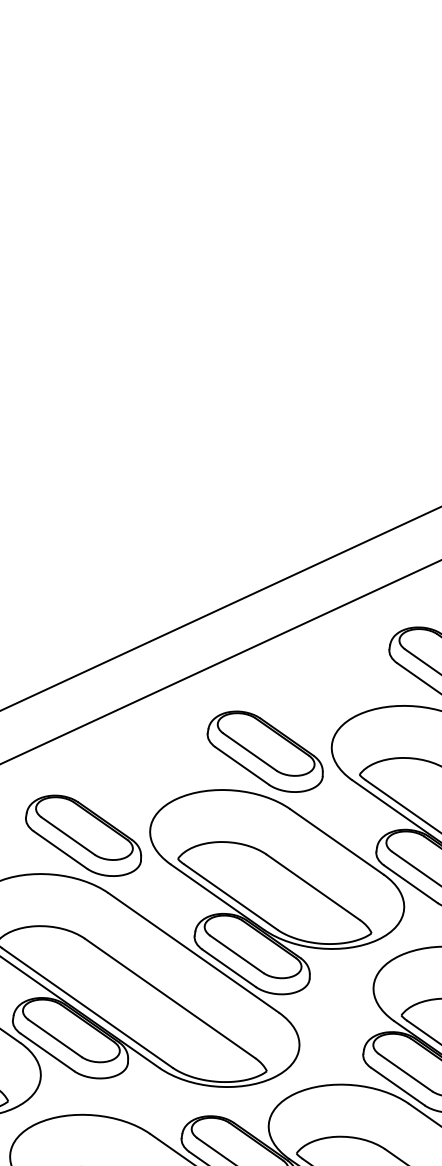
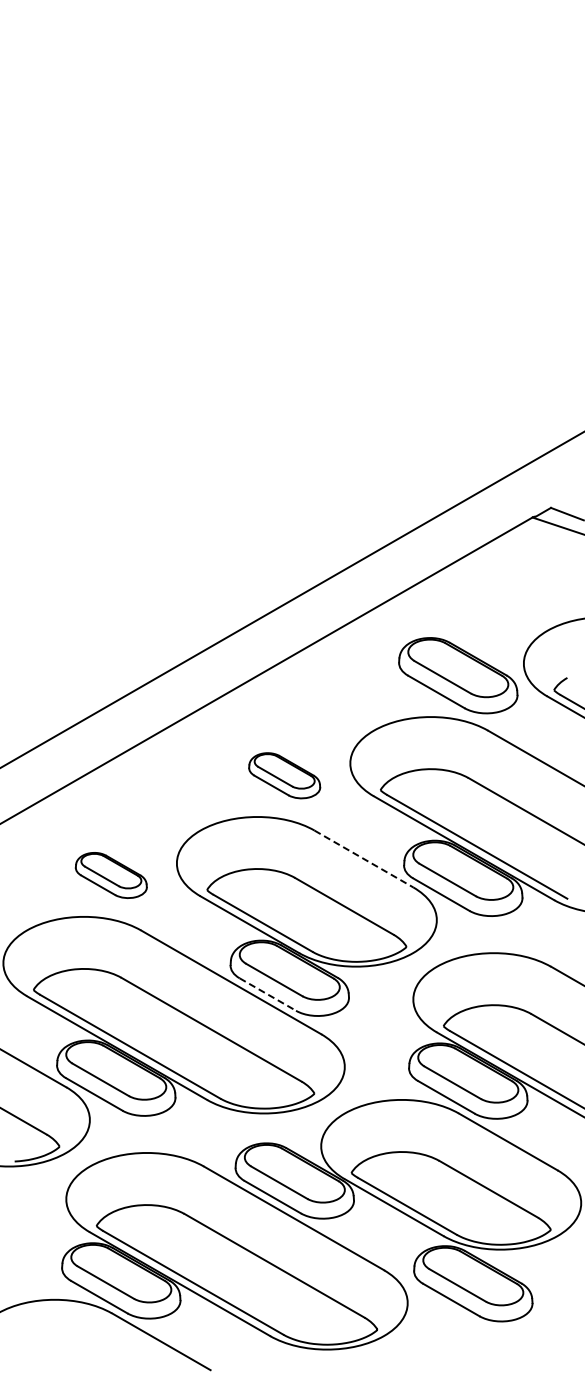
part: (265, 751) -> (284, 775), size x0.6
part: (84, 835) -> (111, 875), size x0.6
line: (336, 841) -> (363, 858), solid -> dashed
line: (228, 968) -> (267, 994), solid -> dashed

